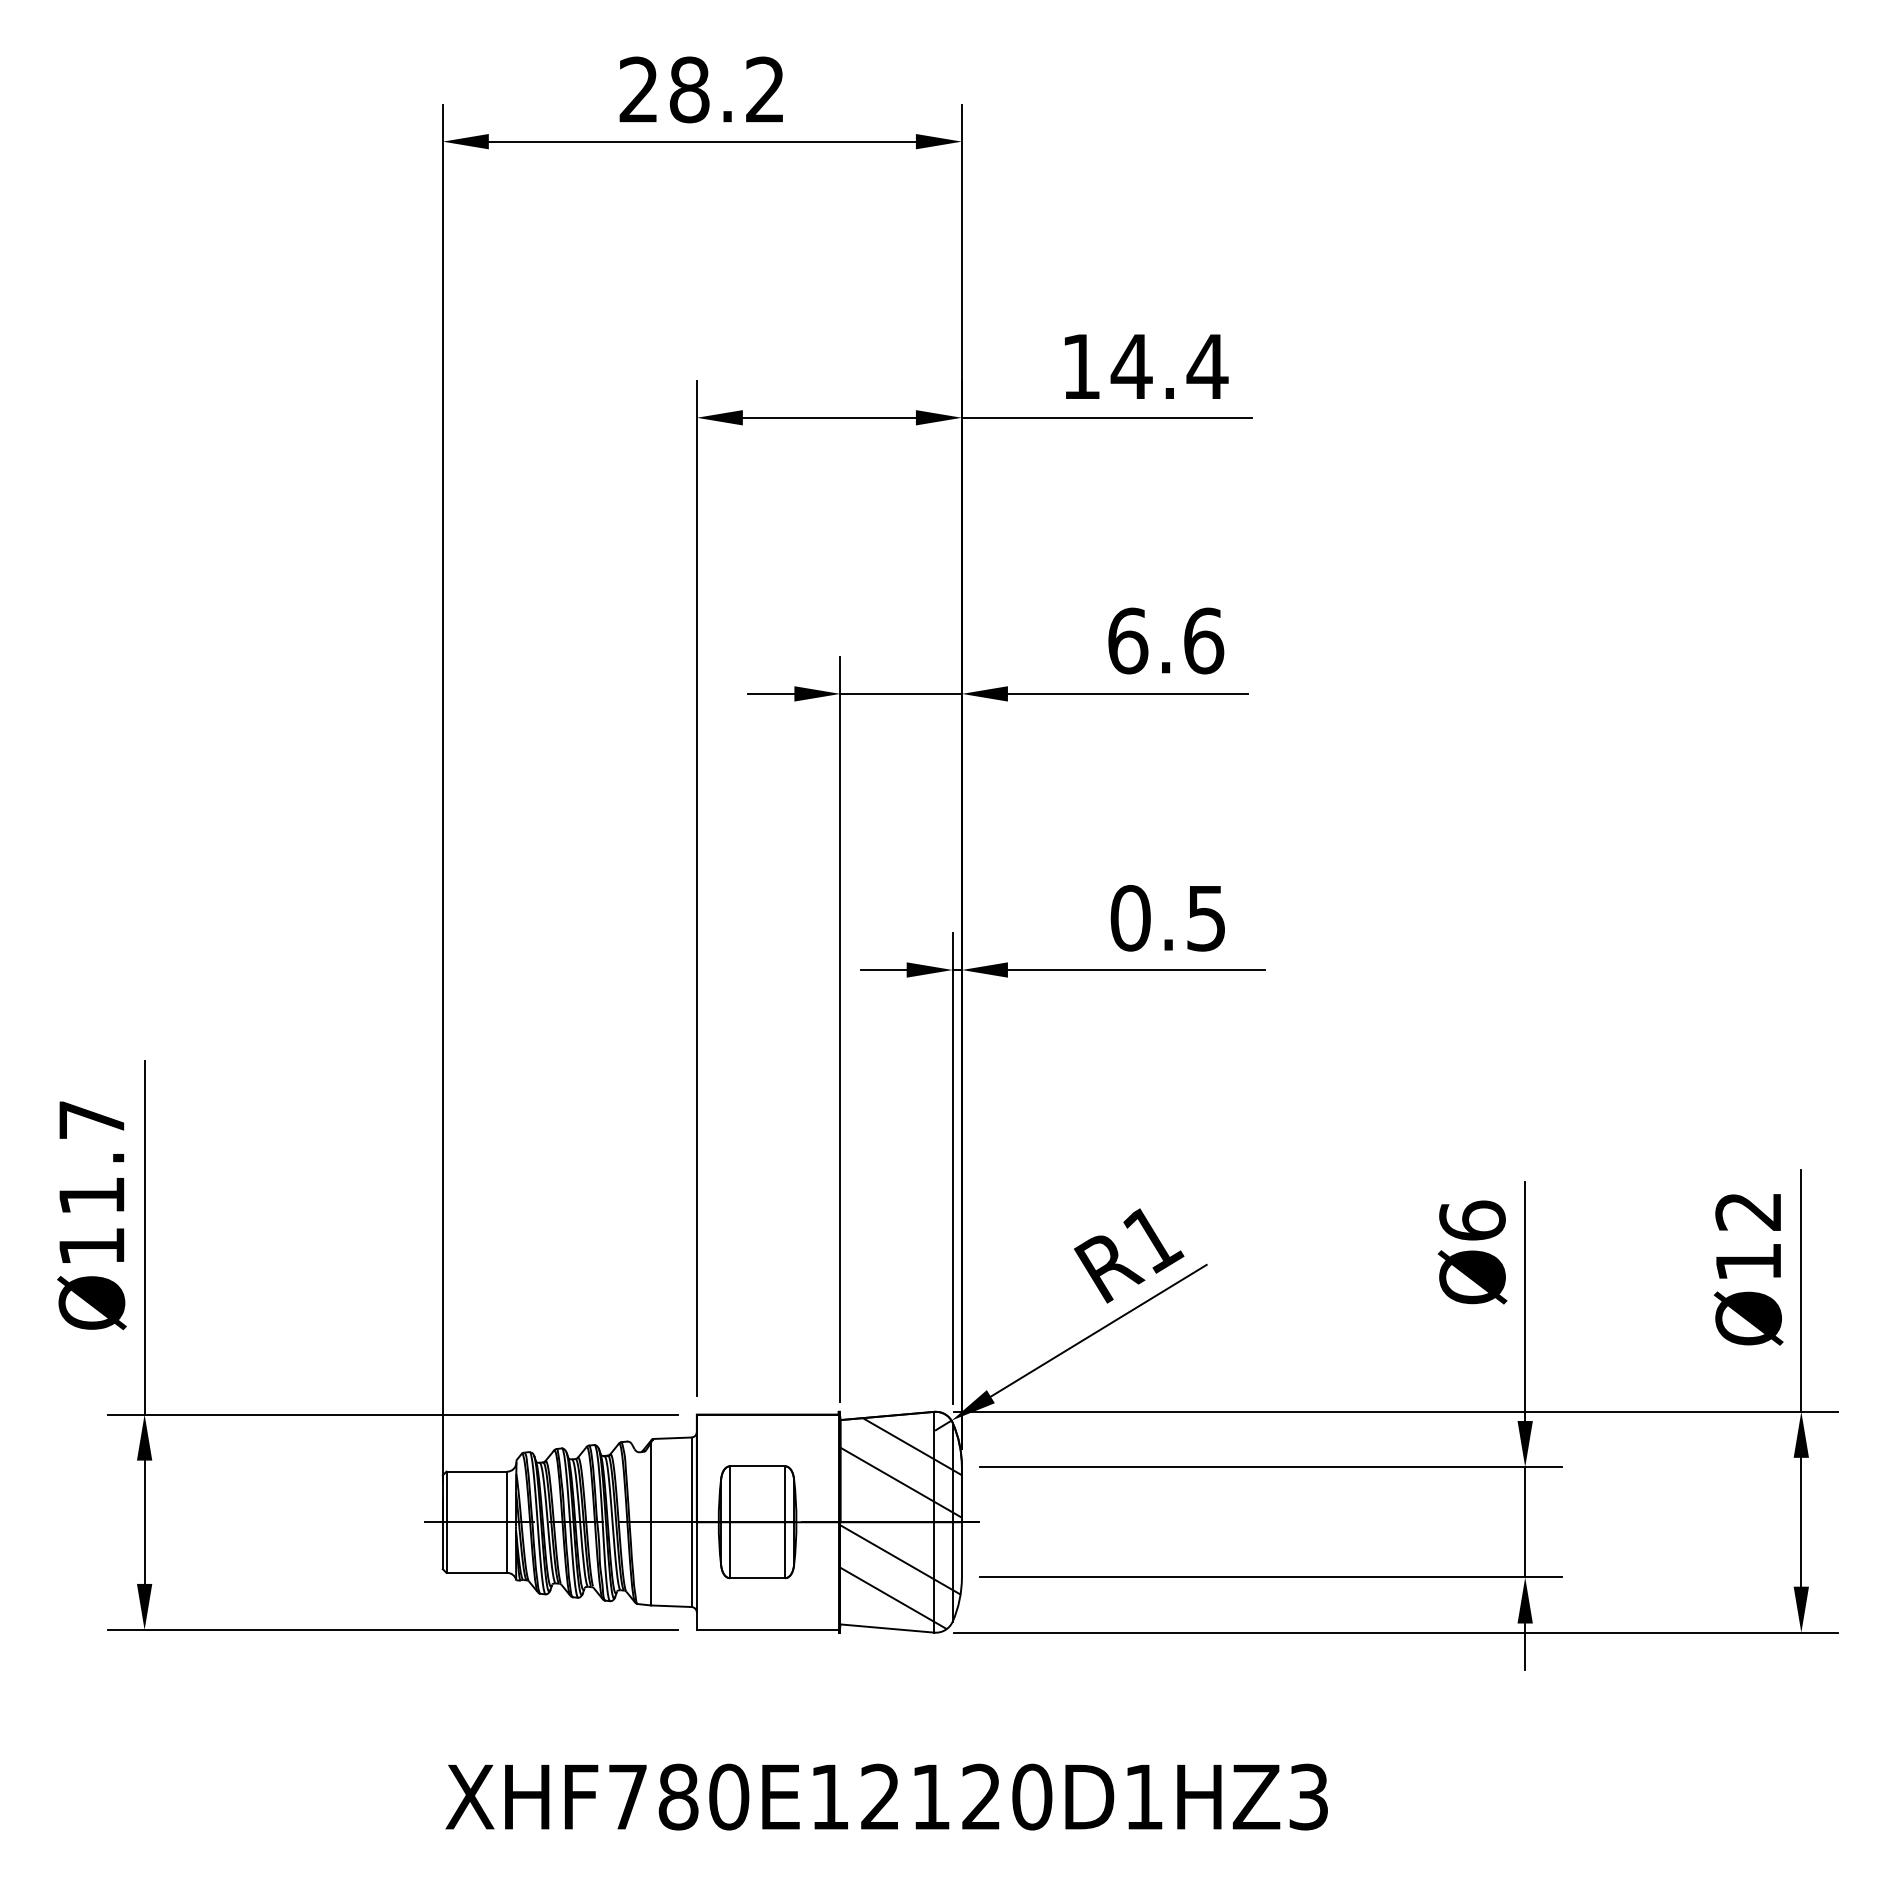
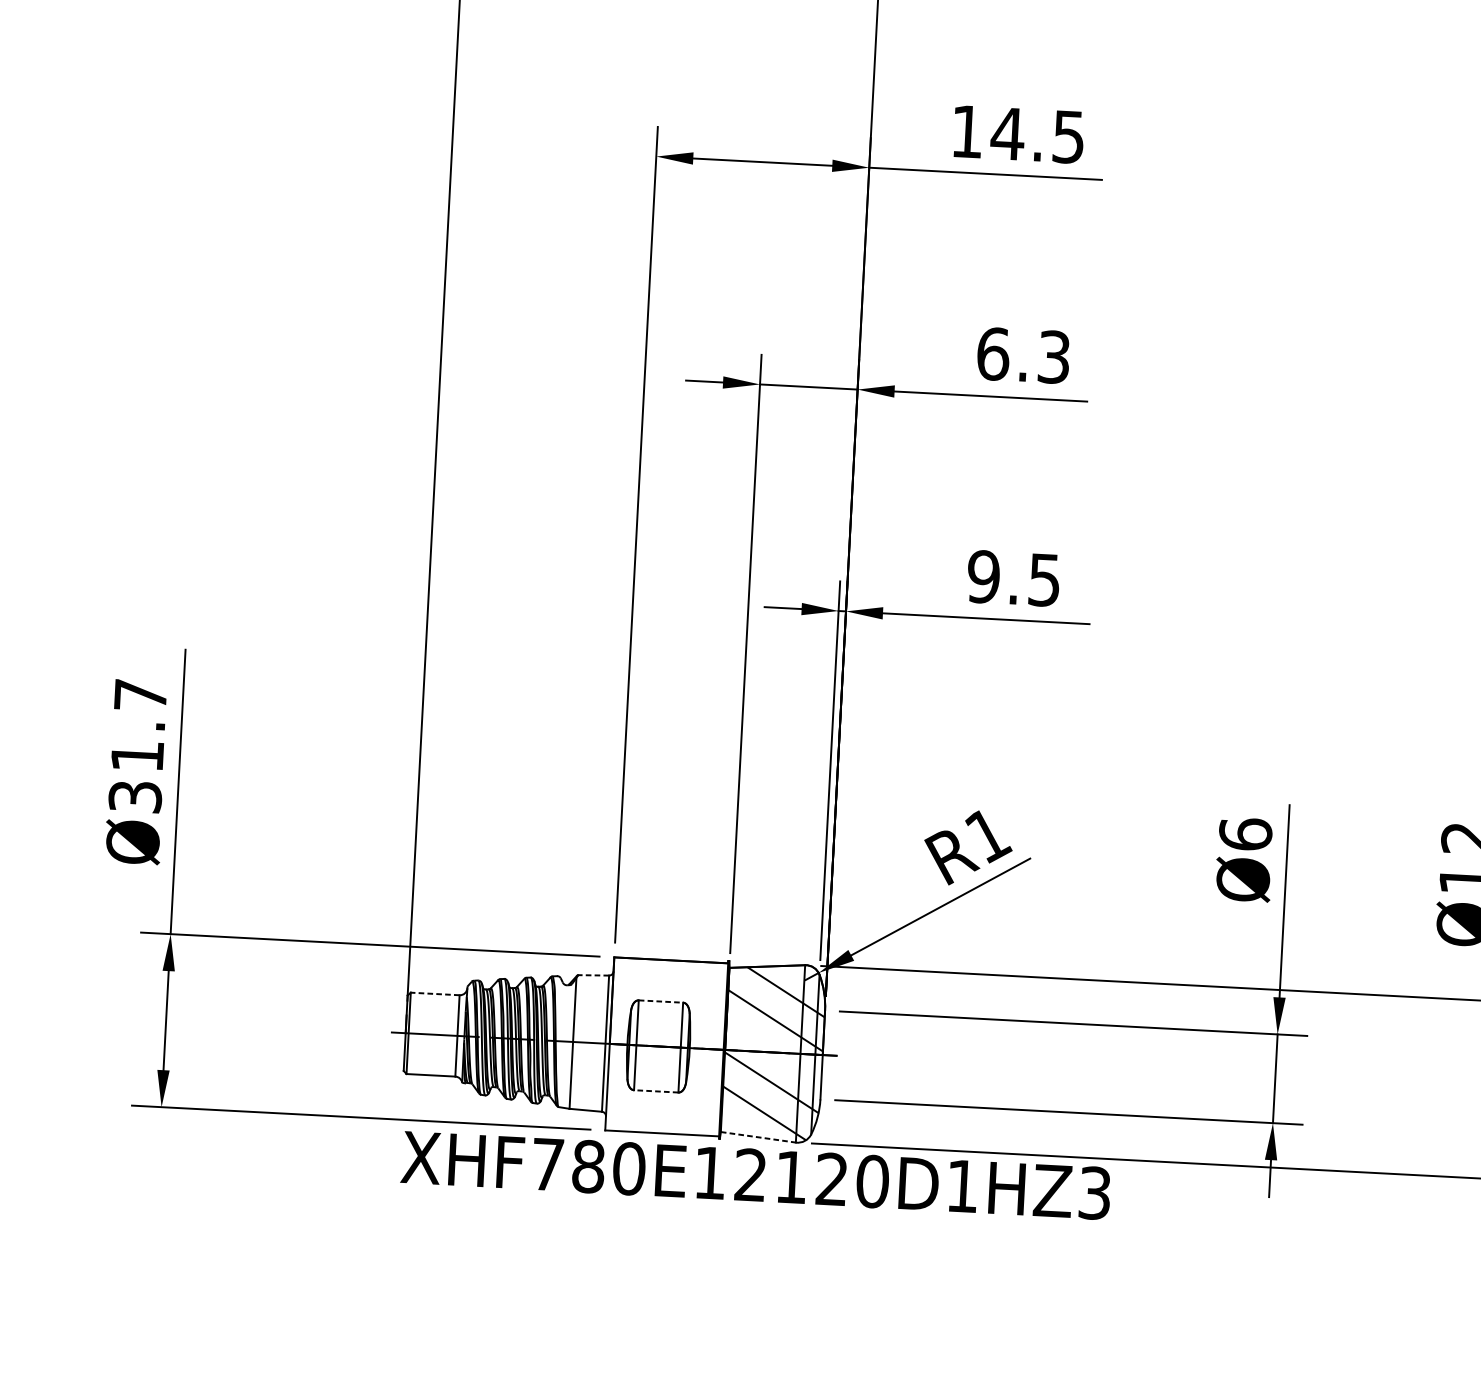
text: (1207, 367) -> (1068, 137), 14.4 -> 14.5
text: (1204, 640) -> (1054, 356), 6.6 -> 6.3
text: (1130, 918) -> (983, 577), 0.5 -> 9.5
text: (91, 1246) -> (135, 796), Ø11.7 -> Ø31.7
line: (671, 1438) -> (592, 975), solid -> dashed
line: (757, 1466) -> (660, 1001), solid -> dashed
line: (476, 1471) -> (434, 993), solid -> dashed
line: (757, 1578) -> (656, 1091), solid -> dashed
line: (887, 1628) -> (758, 1137), solid -> dashed
text: (886, 1796) -> (755, 1175), moved

